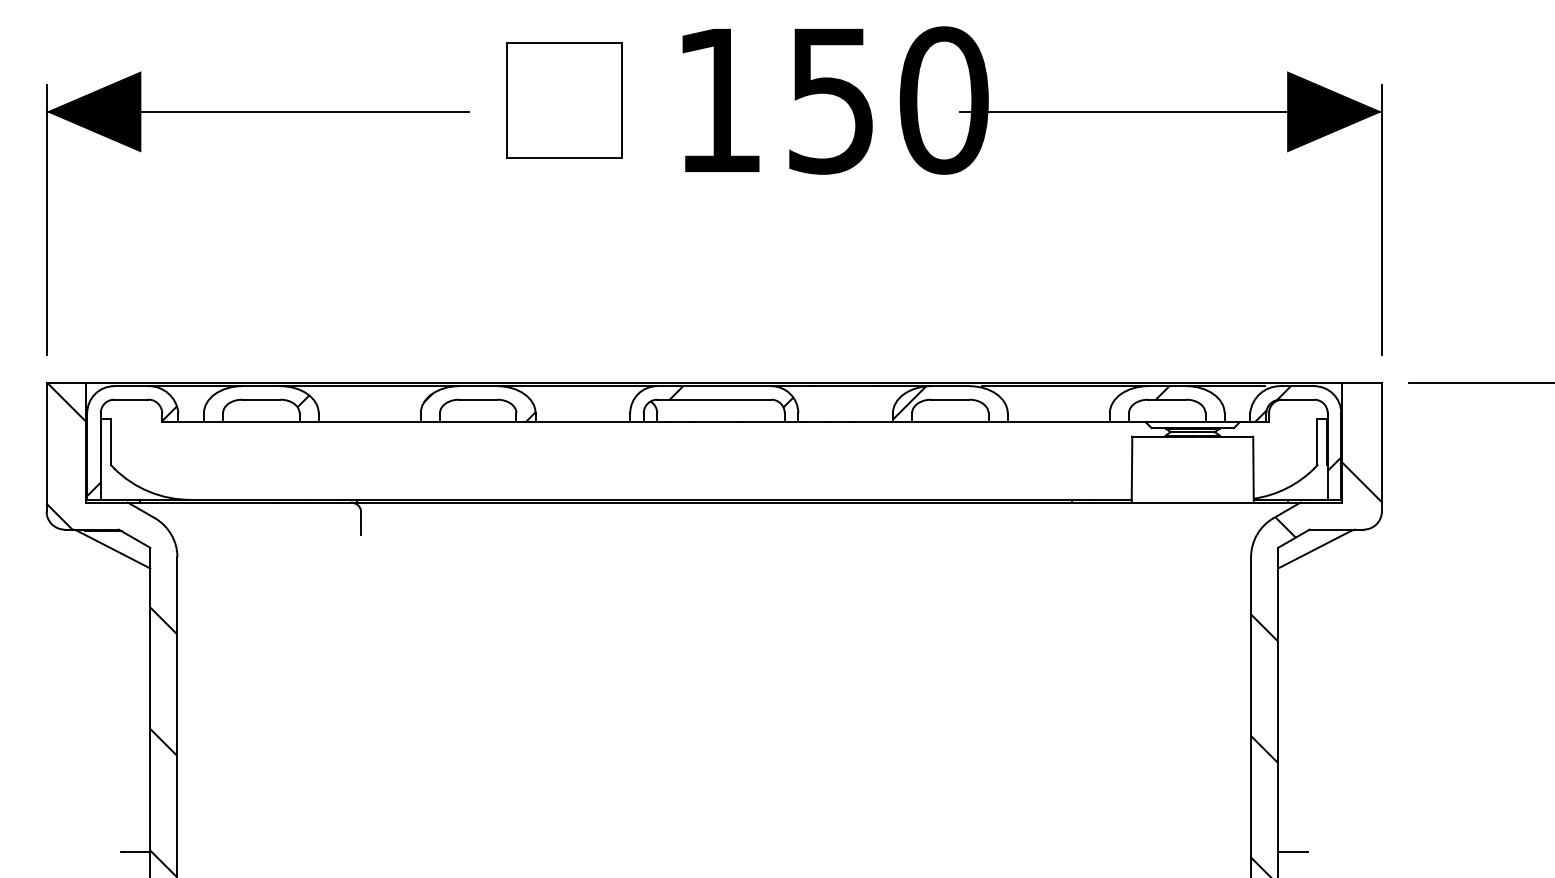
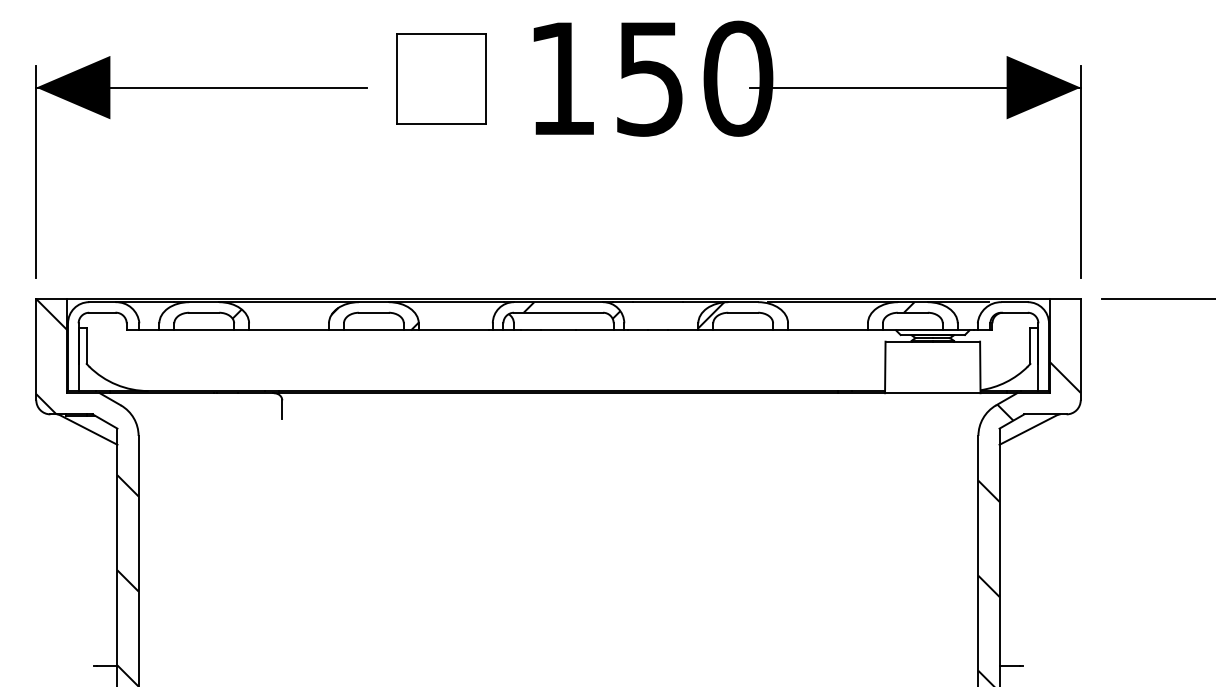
hatch: (1297, 428) -> (1014, 335), removed
hatch: (132, 451) -> (103, 353), removed

